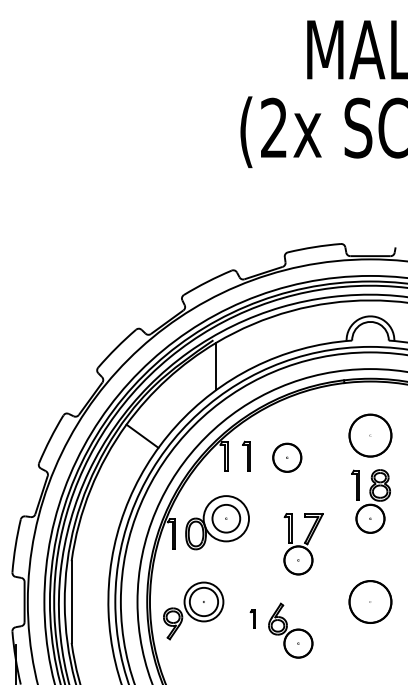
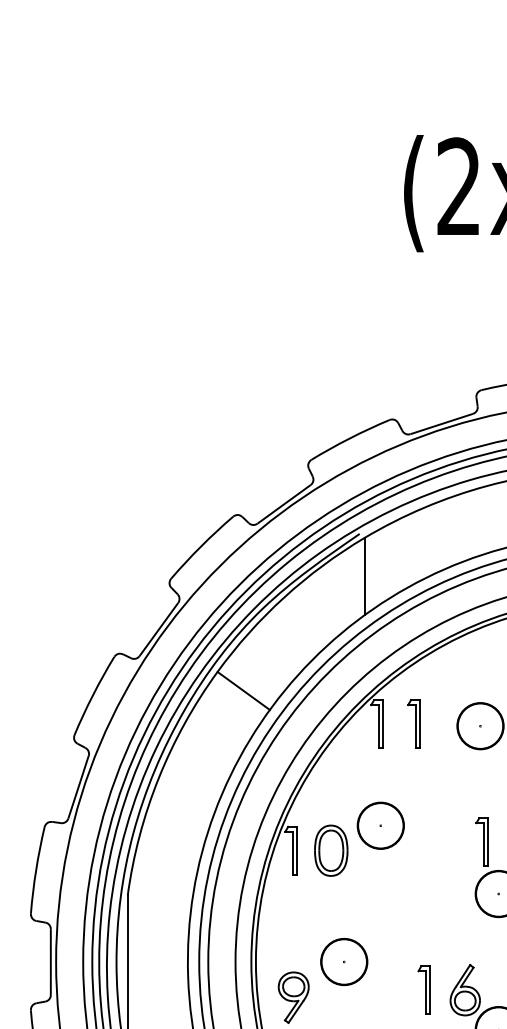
circle: (226, 518) -> (381, 825), size x0.62
circle: (203, 601) -> (343, 961), size x0.71
part: (252, 618) -> (423, 989), size x1.67

